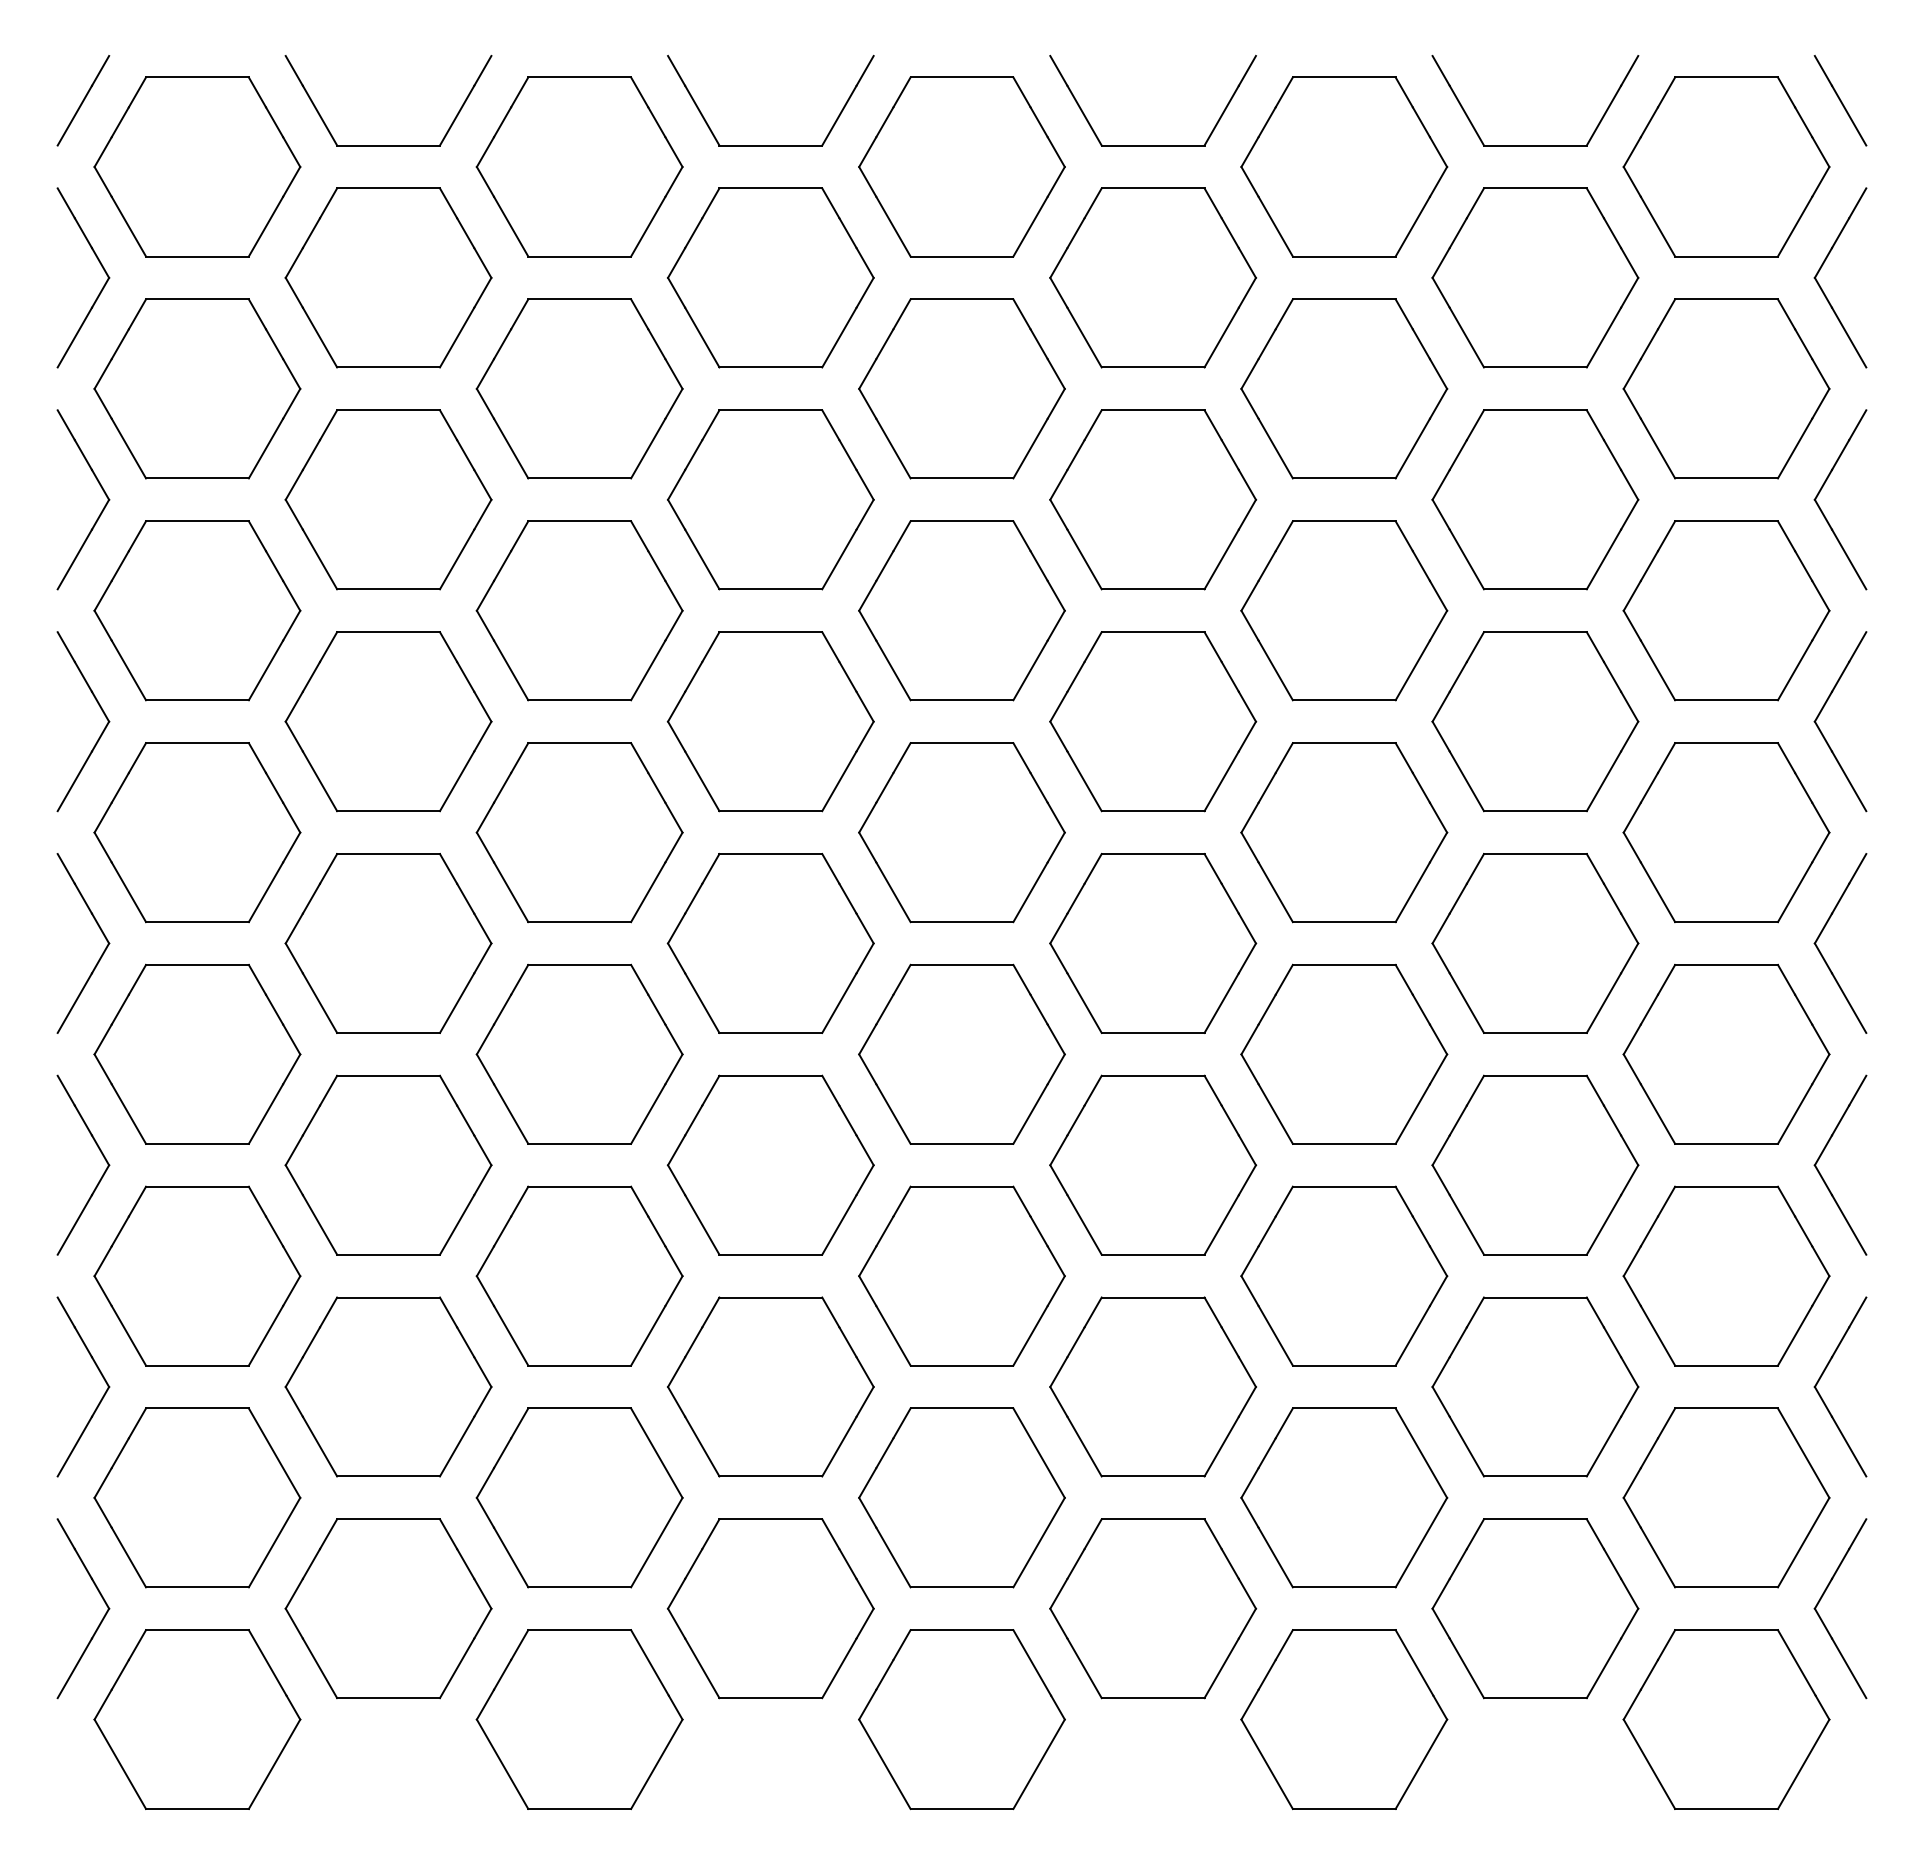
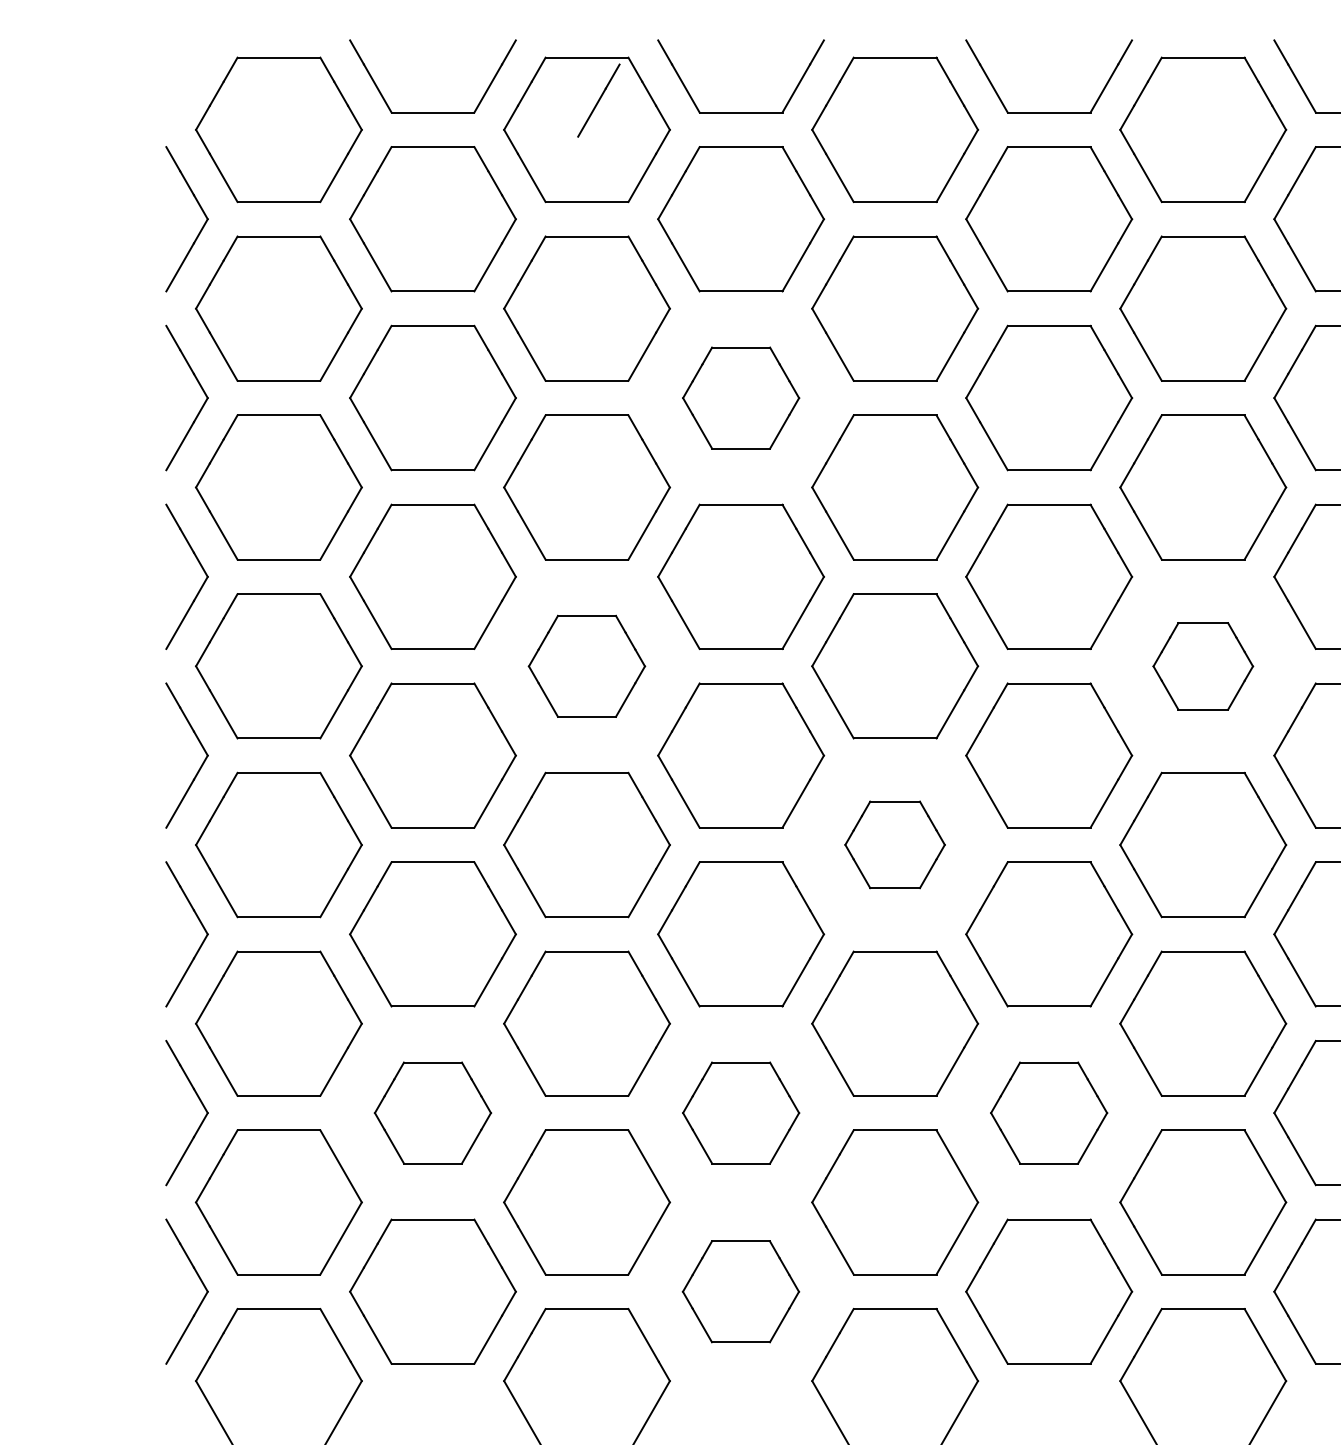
line: (83, 100) -> (598, 100), moved
part: (770, 499) -> (740, 397), size x0.7
part: (579, 832) -> (586, 666), size x0.7
part: (1344, 832) -> (1203, 666), size x0.6
part: (961, 1053) -> (894, 844), size x0.6
part: (388, 1386) -> (432, 1112), size x0.7
part: (770, 1386) -> (740, 1112), size x0.7
part: (1152, 1386) -> (1048, 1112), size x0.7
part: (770, 1608) -> (740, 1291), size x0.7

